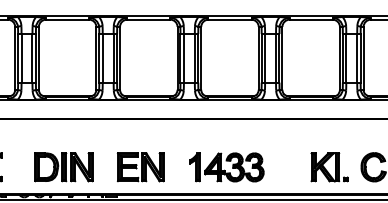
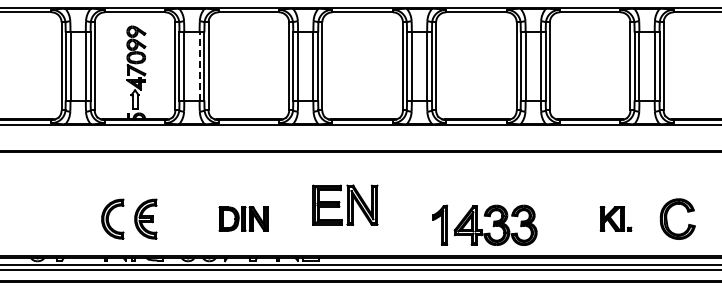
line: (32, 58) -> (199, 66), solid -> dashed
part: (63, 166) -> (243, 218), size x0.6
part: (140, 166) -> (345, 204), moved
part: (226, 166) -> (484, 224), moved
part: (329, 166) -> (615, 218), size x0.6

